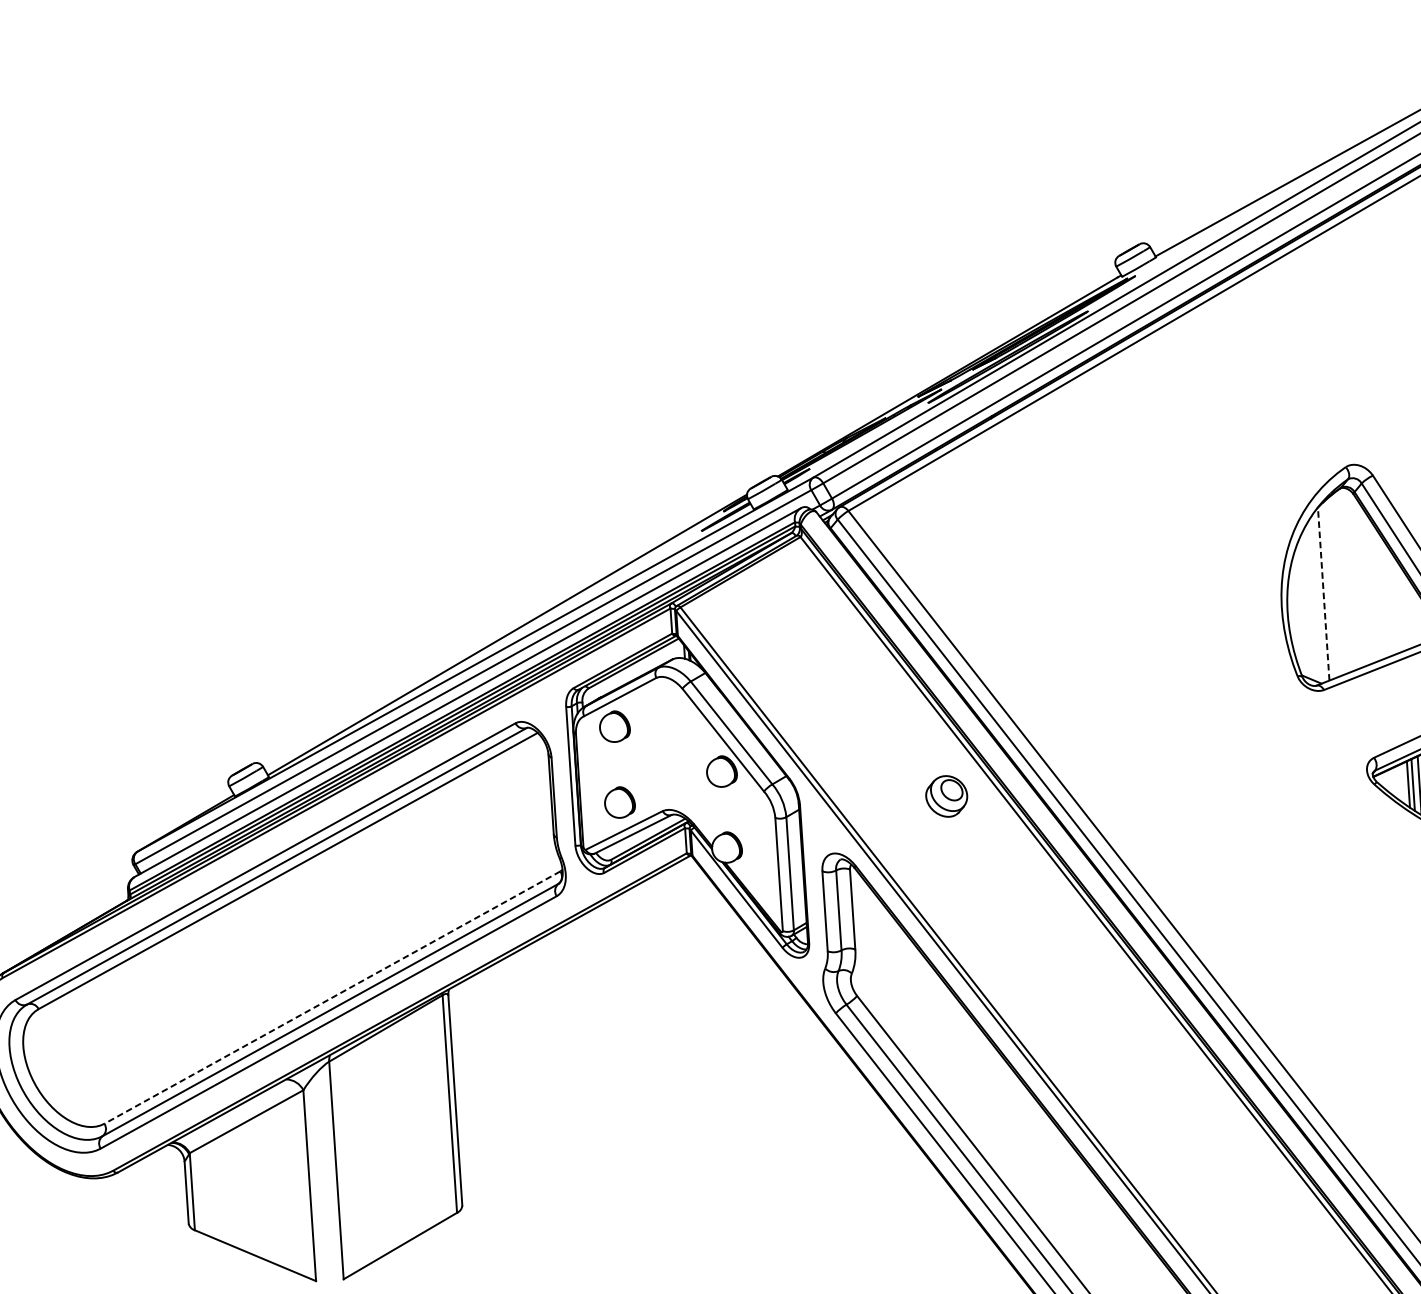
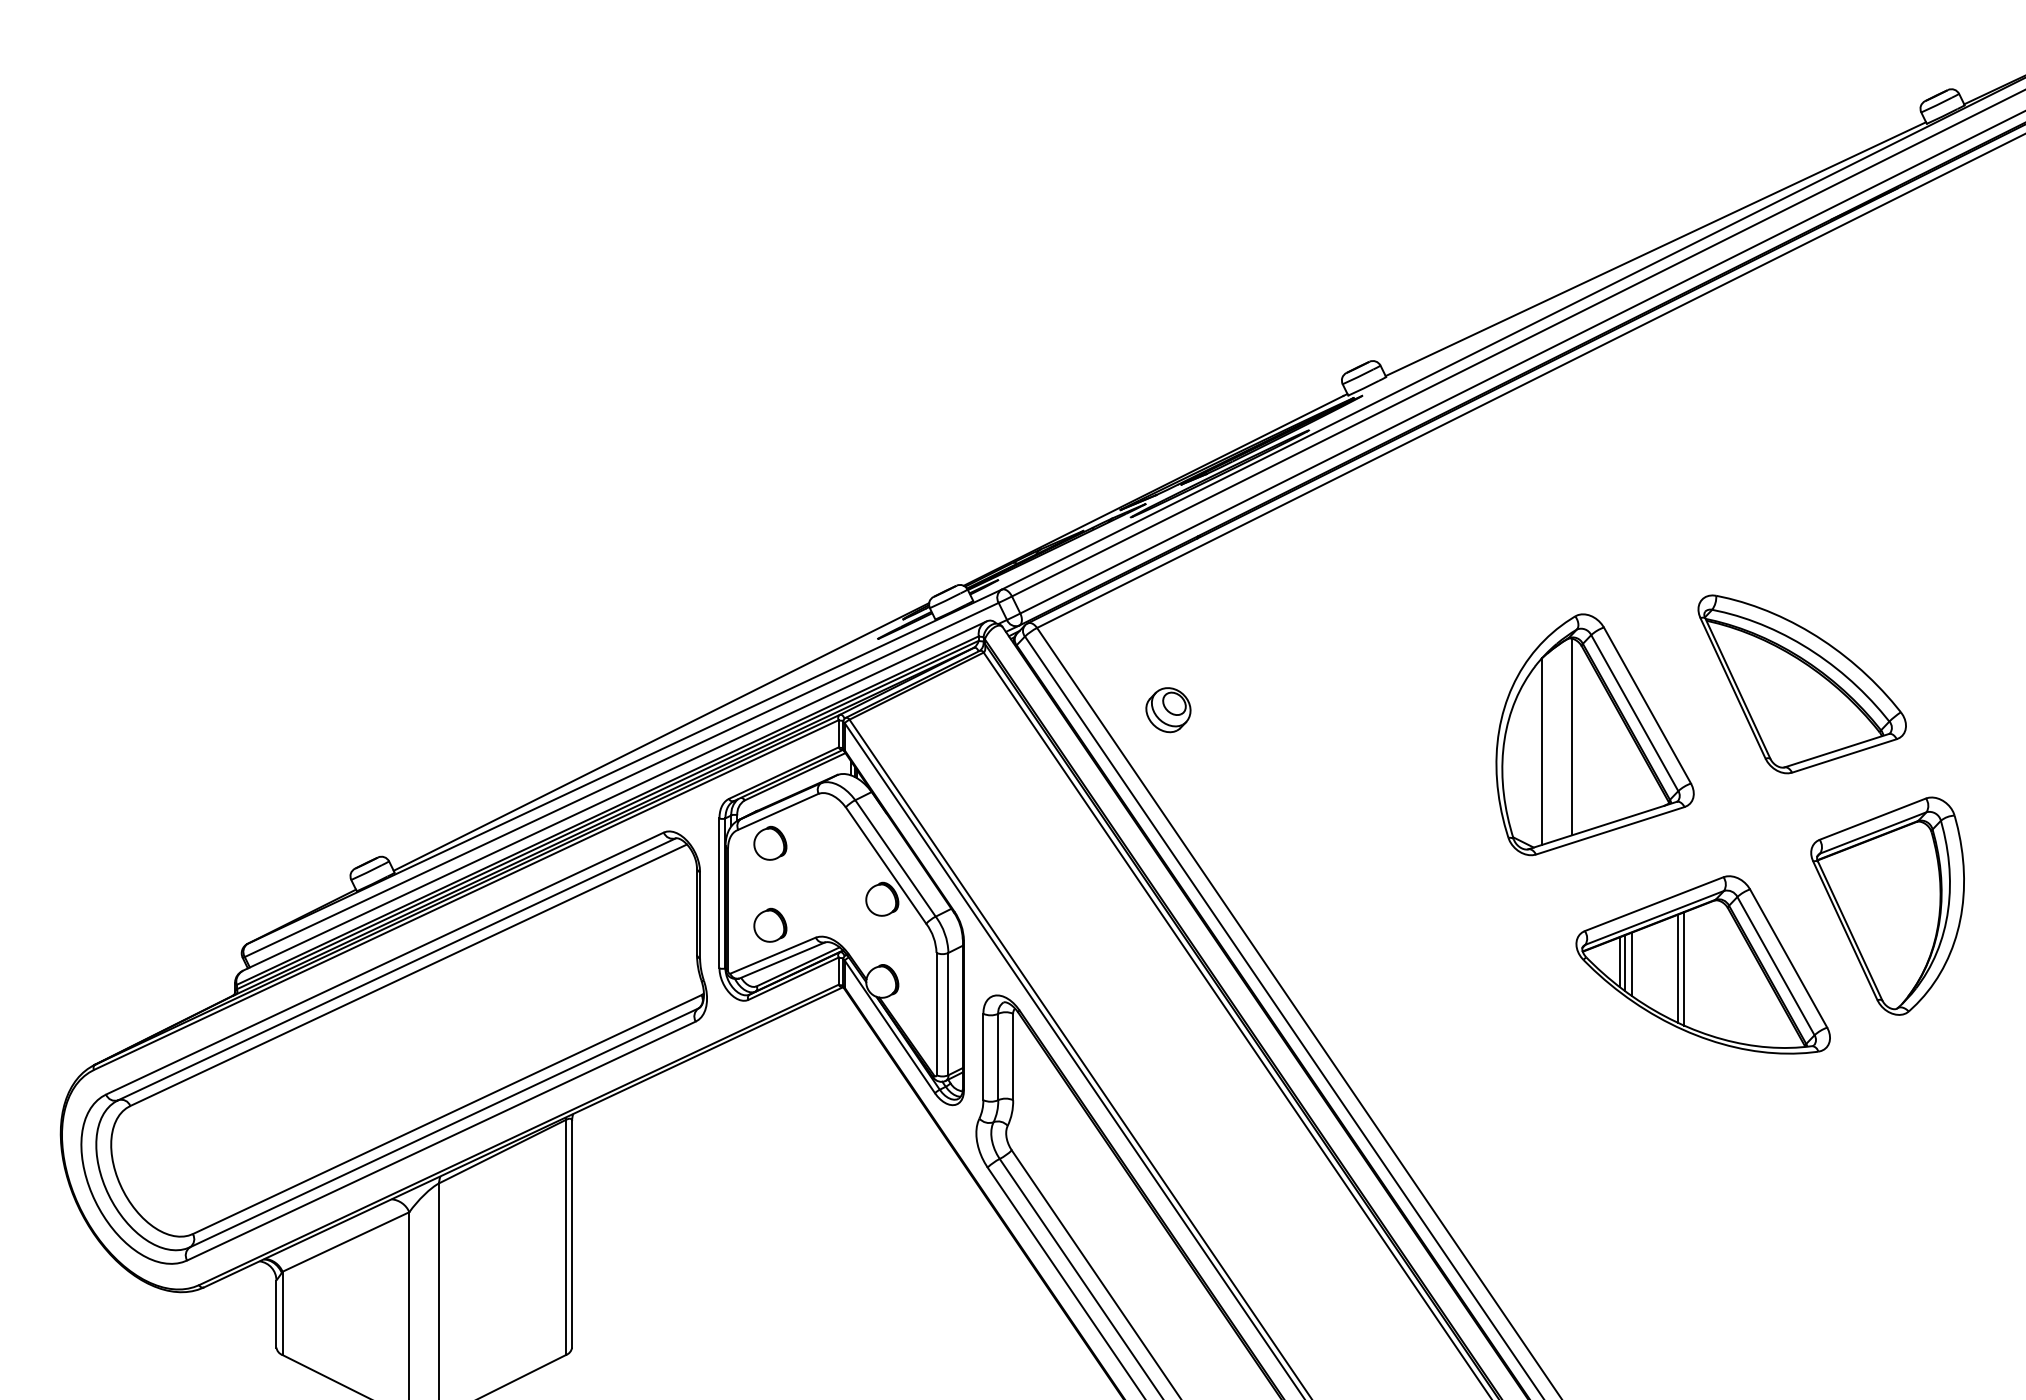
line: (1350, 578) -> (1572, 736), added
line: (1323, 593) -> (1542, 750), dashed -> solid
part: (946, 796) -> (1168, 710), moved
line: (332, 997) -> (447, 1114), dashed -> solid

